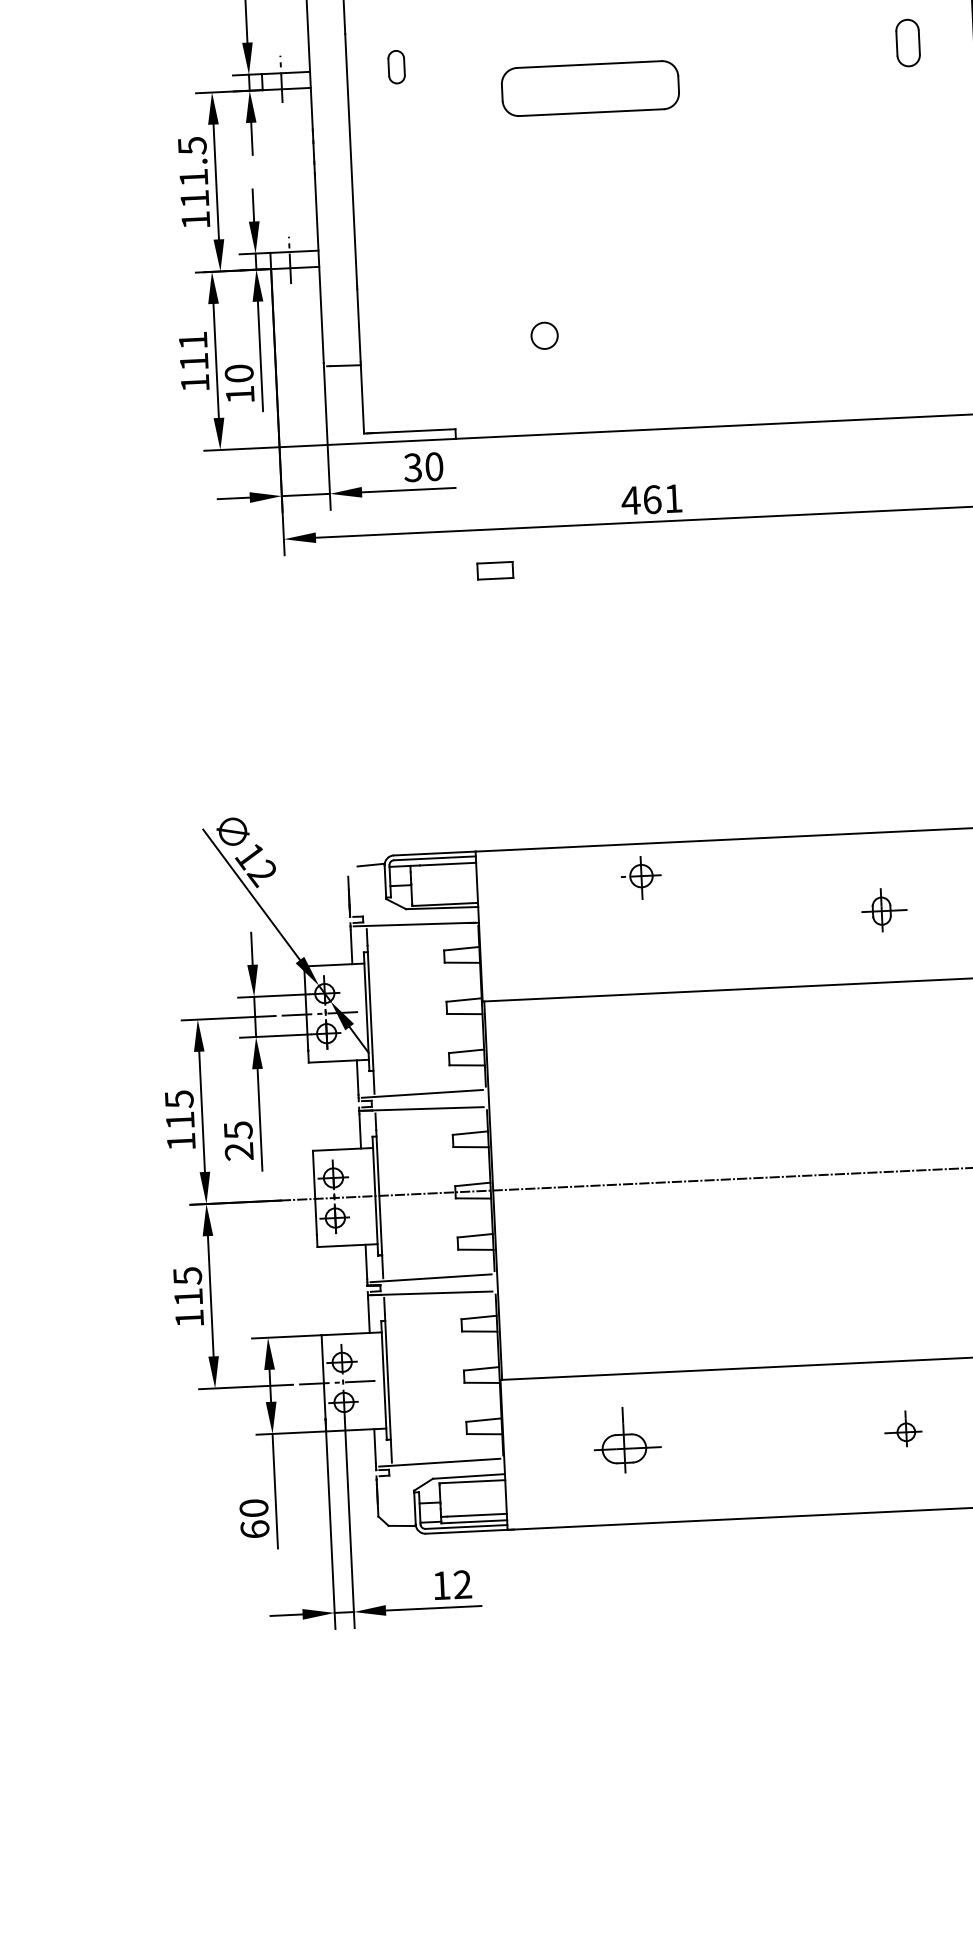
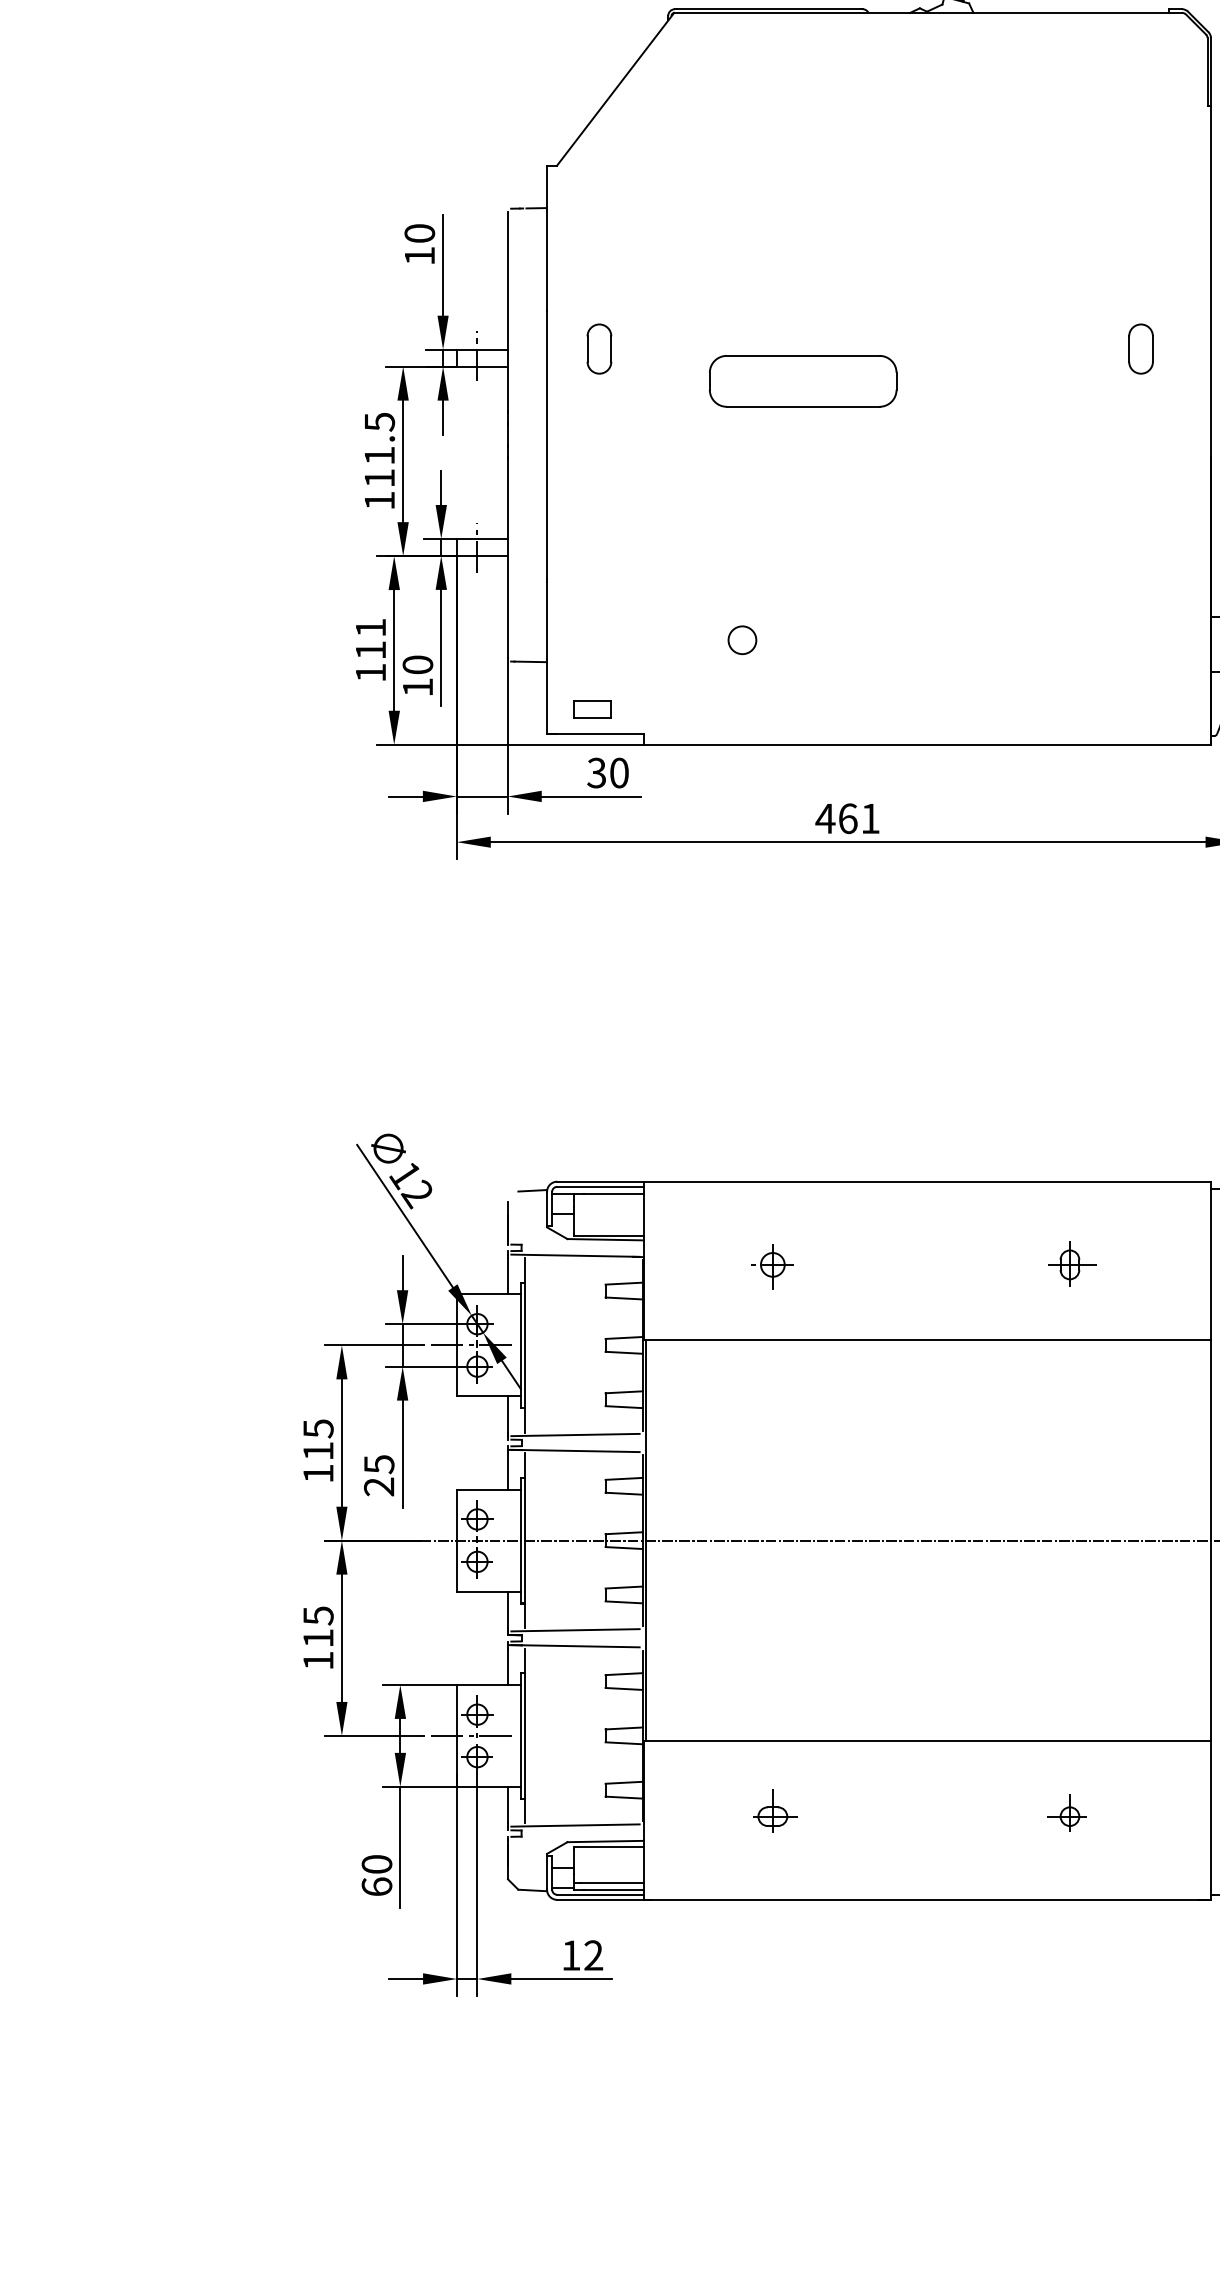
part: (396, 66) -> (599, 348), size x1.43
part: (495, 571) -> (592, 709), moved
part: (641, 877) -> (772, 1266), moved
part: (627, 1439) -> (775, 1810), size x0.62

